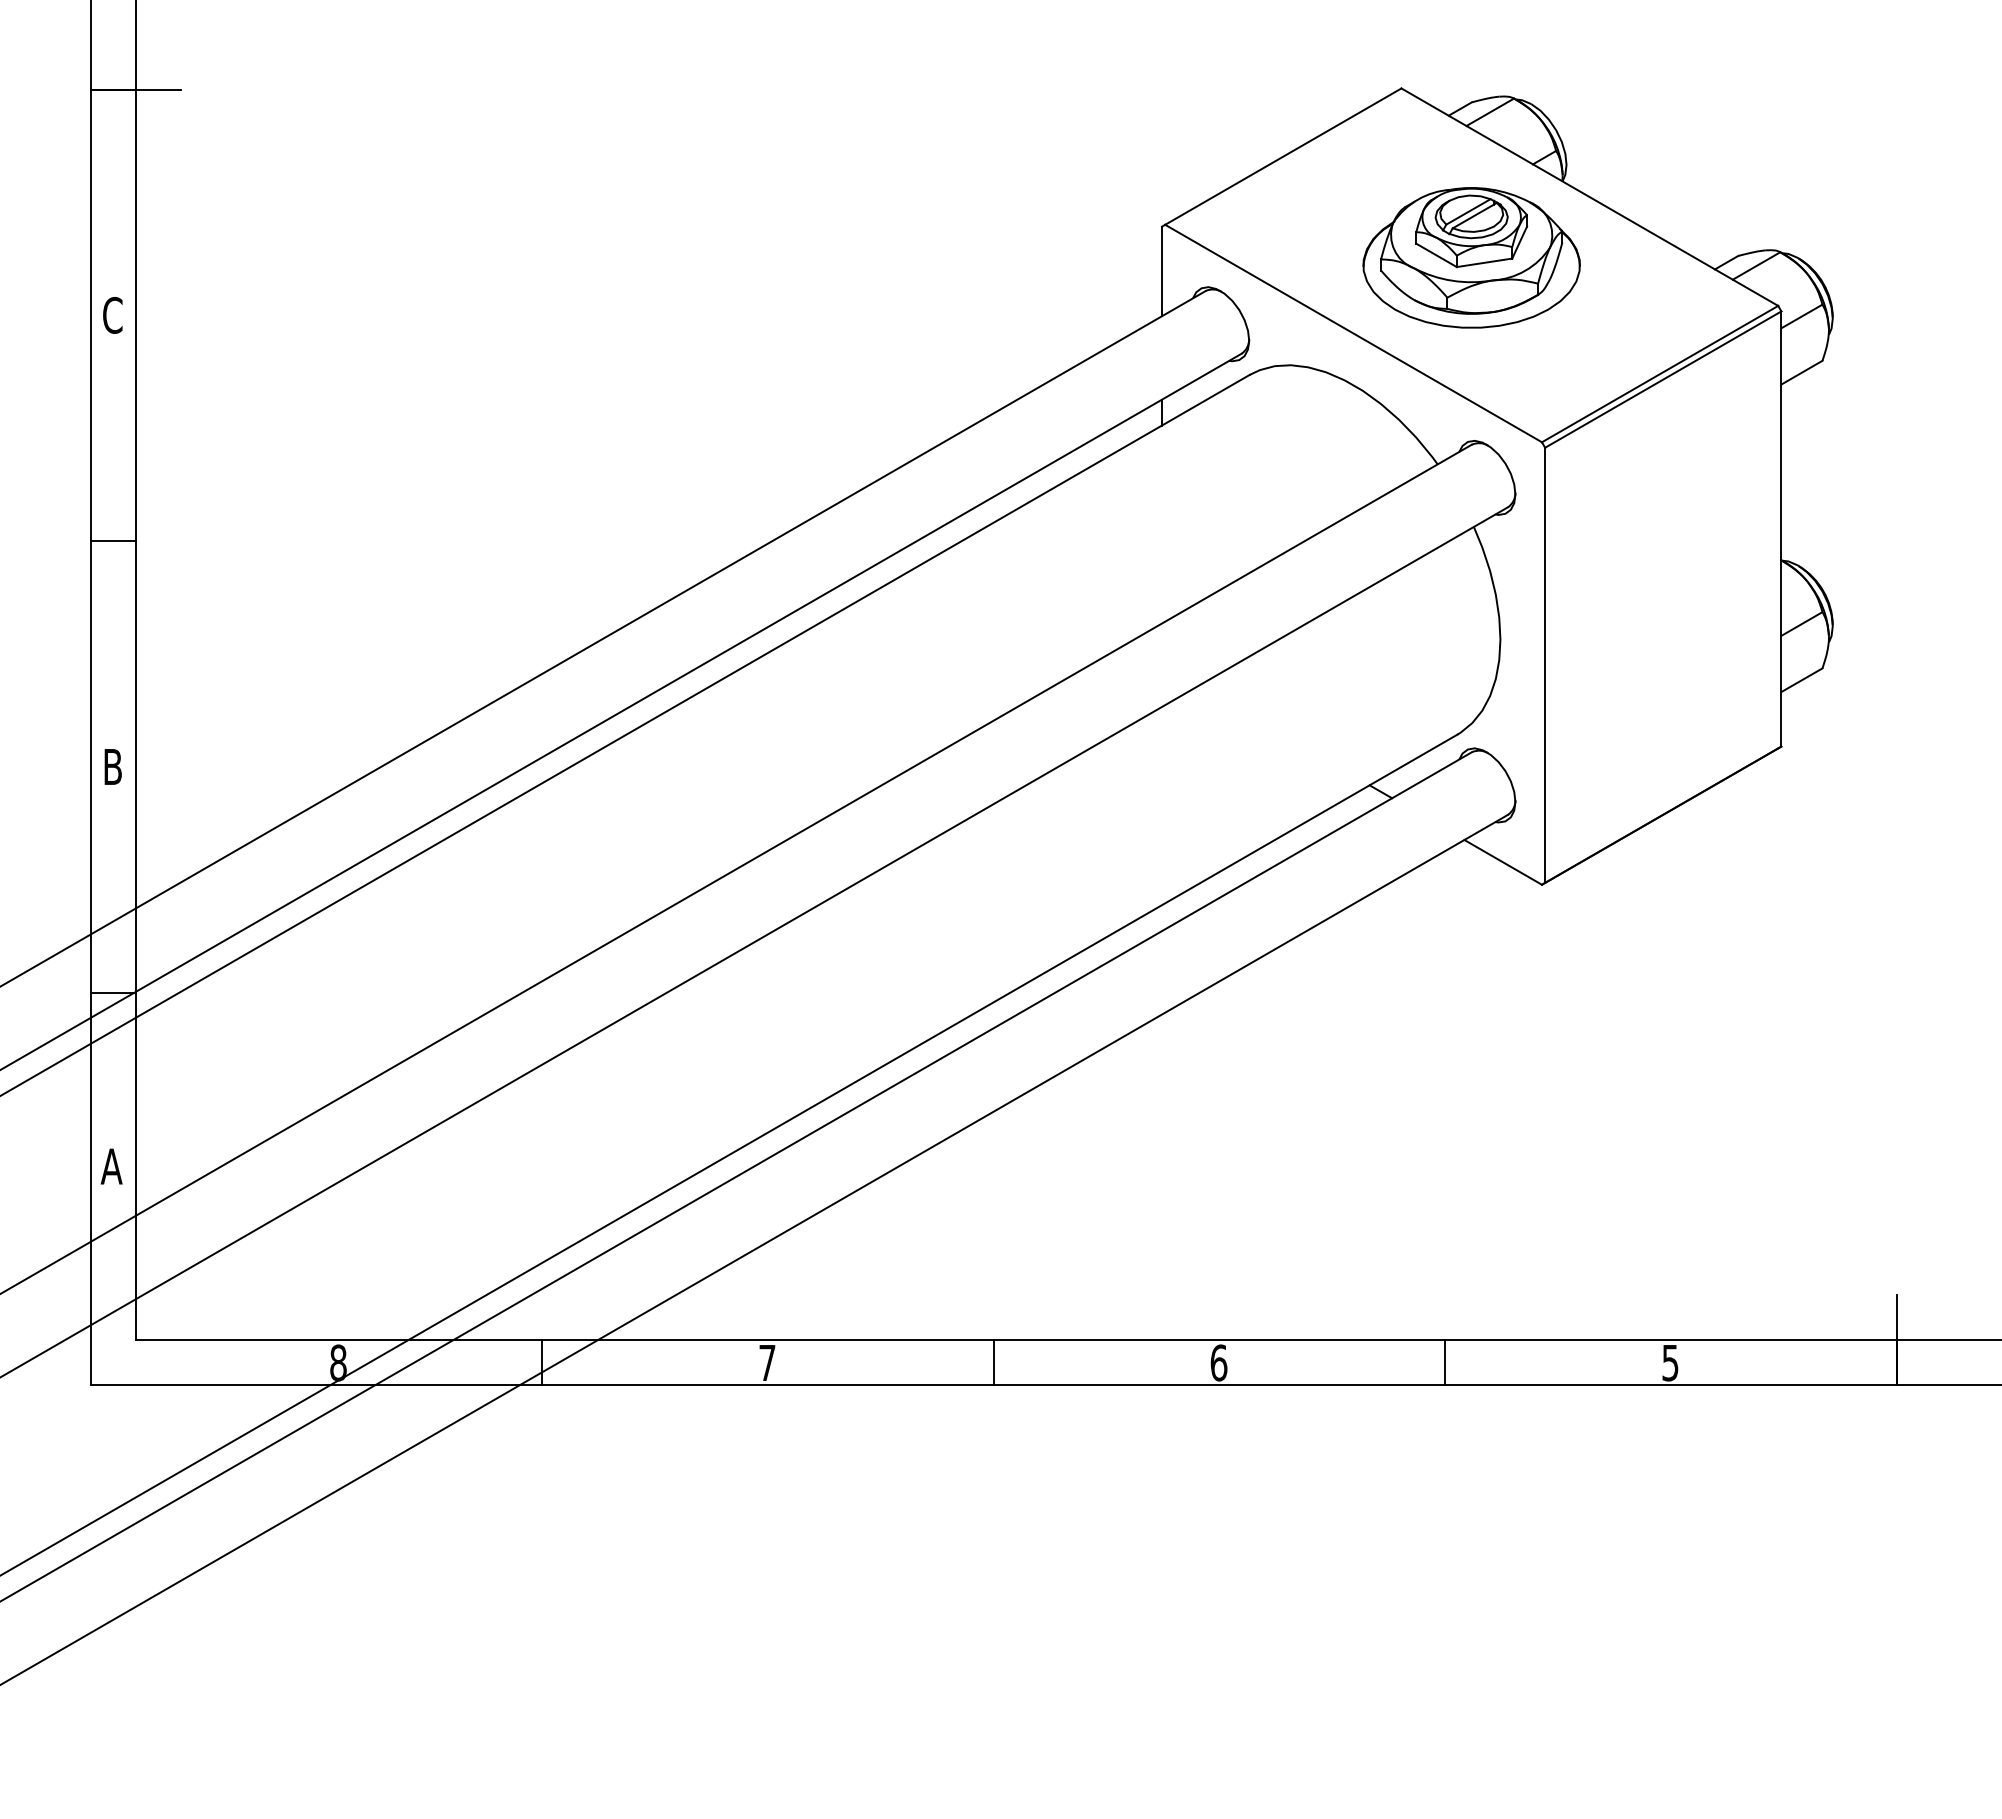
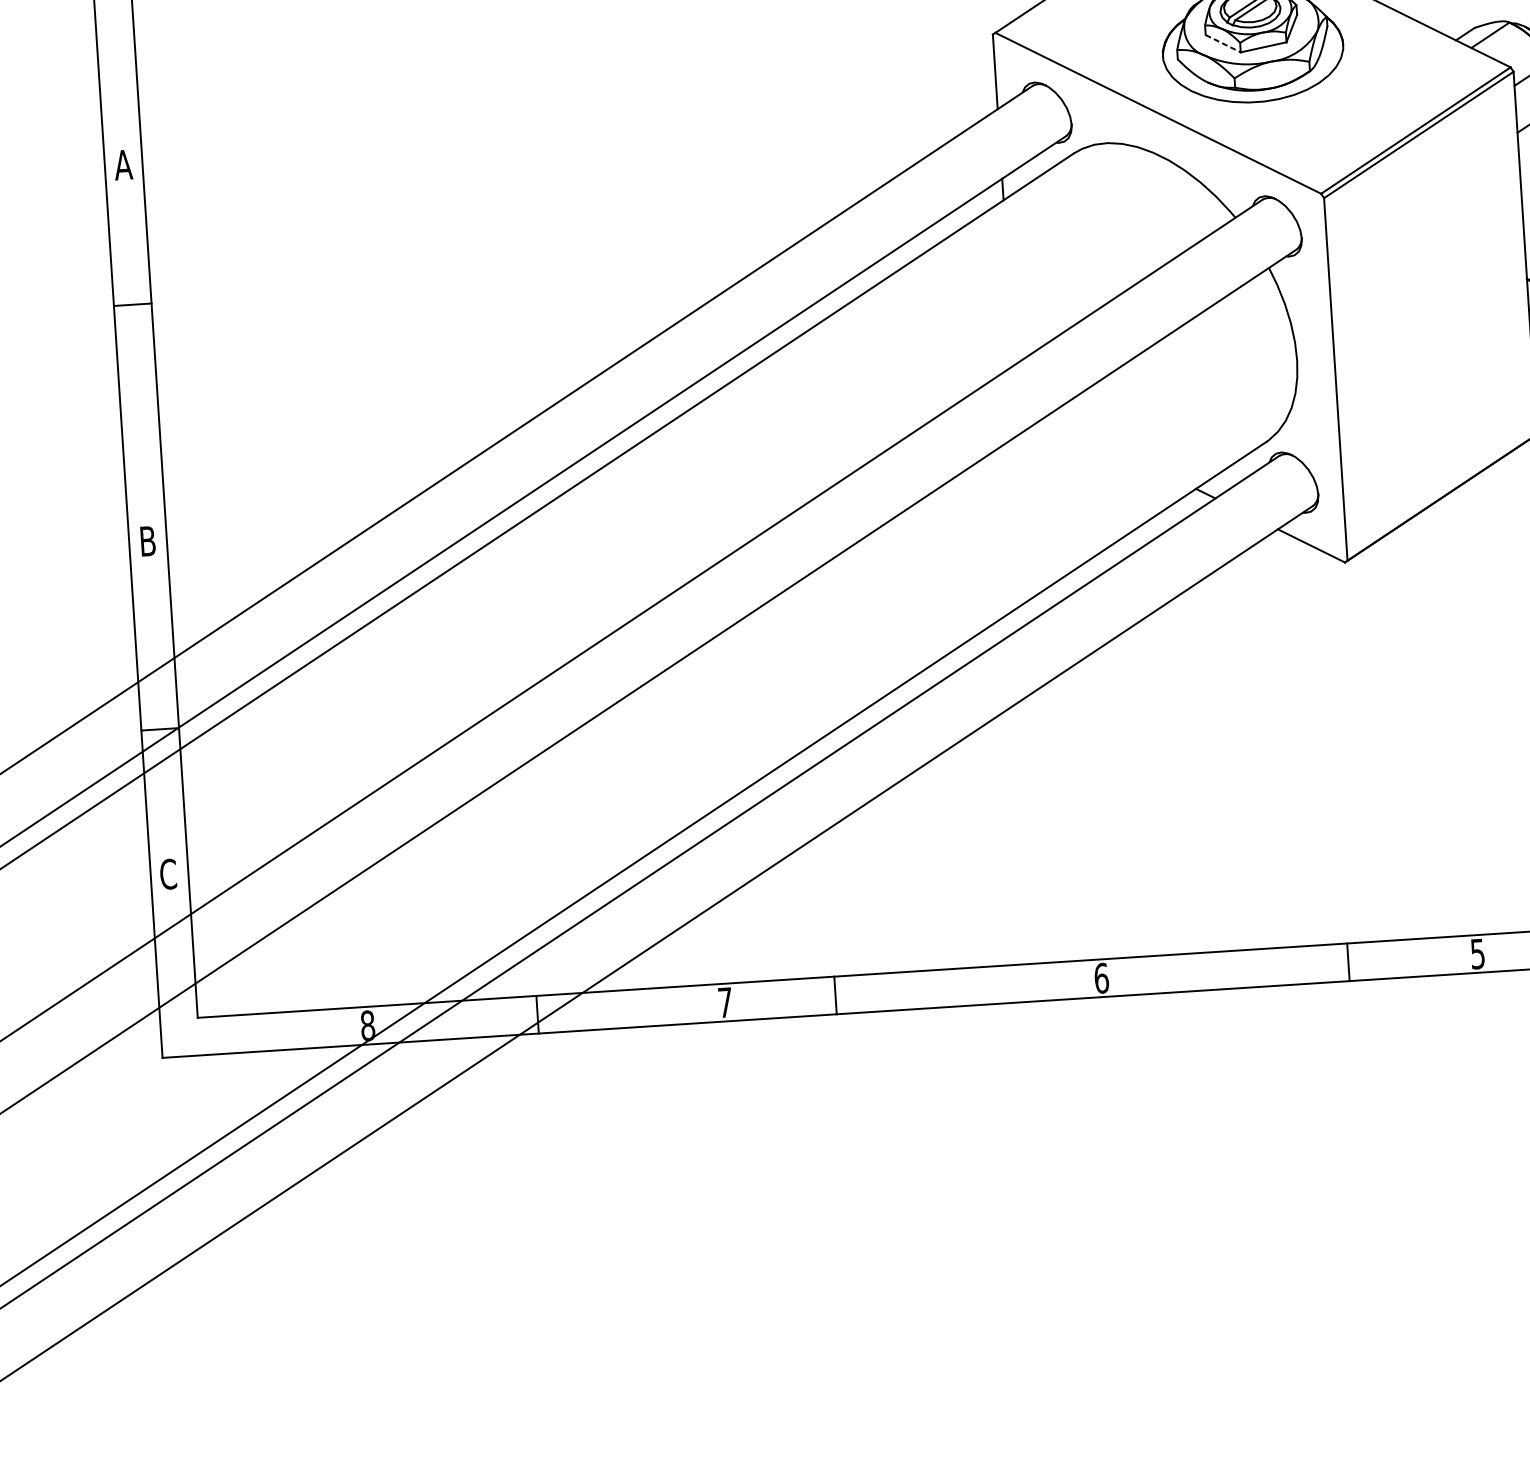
line: (1436, 255) -> (1223, 43), solid -> dashed
text: (112, 314) -> (123, 164), C -> A
line: (112, 541) -> (132, 305), moved
text: (111, 1166) -> (168, 874), A -> C
line: (993, 1362) -> (835, 995), moved
line: (1445, 1362) -> (1348, 961), moved

